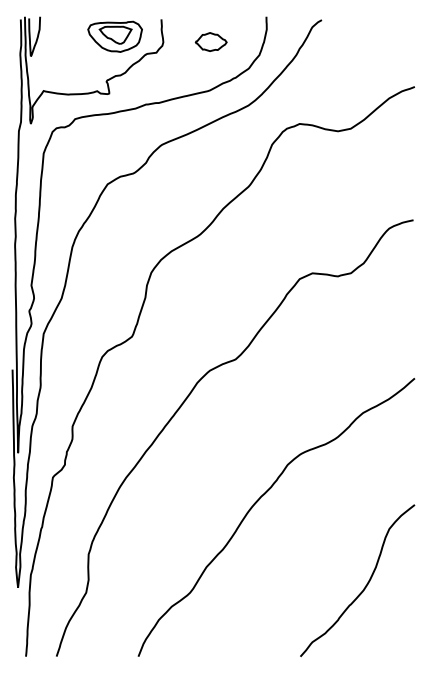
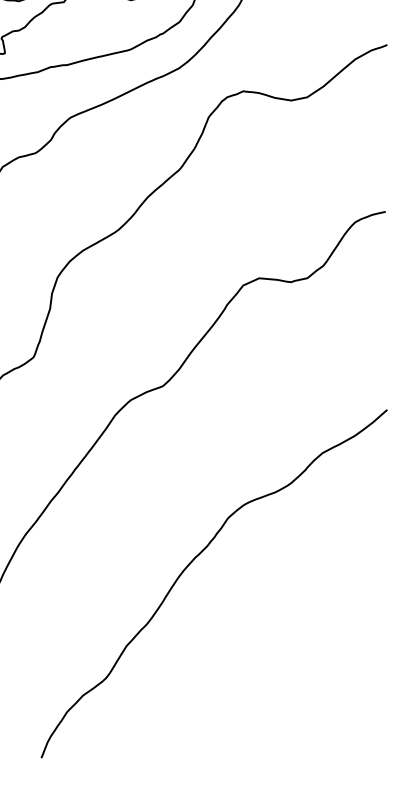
curve: (365, 585) -> (325, 669), removed

